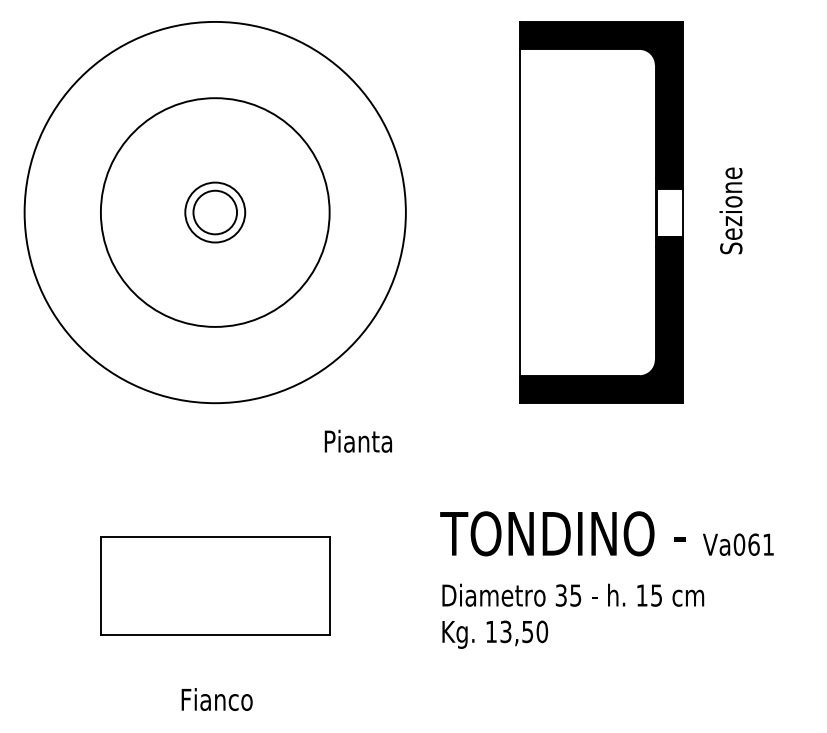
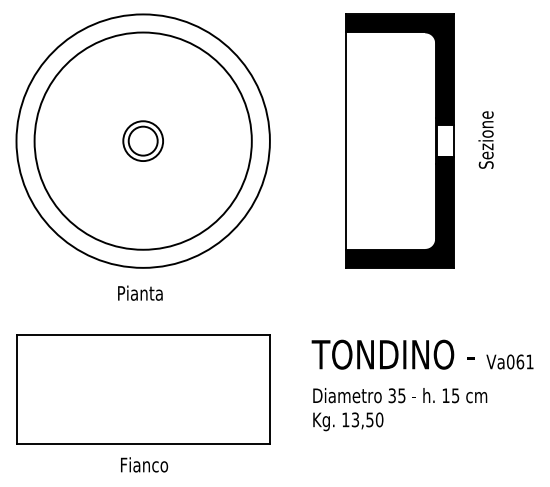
circle: (214, 211) -> (142, 140), size x1.43
text: (358, 440) -> (140, 292), moved
text: (606, 580) -> (422, 385), moved
part: (215, 586) -> (143, 389), size x1.67

